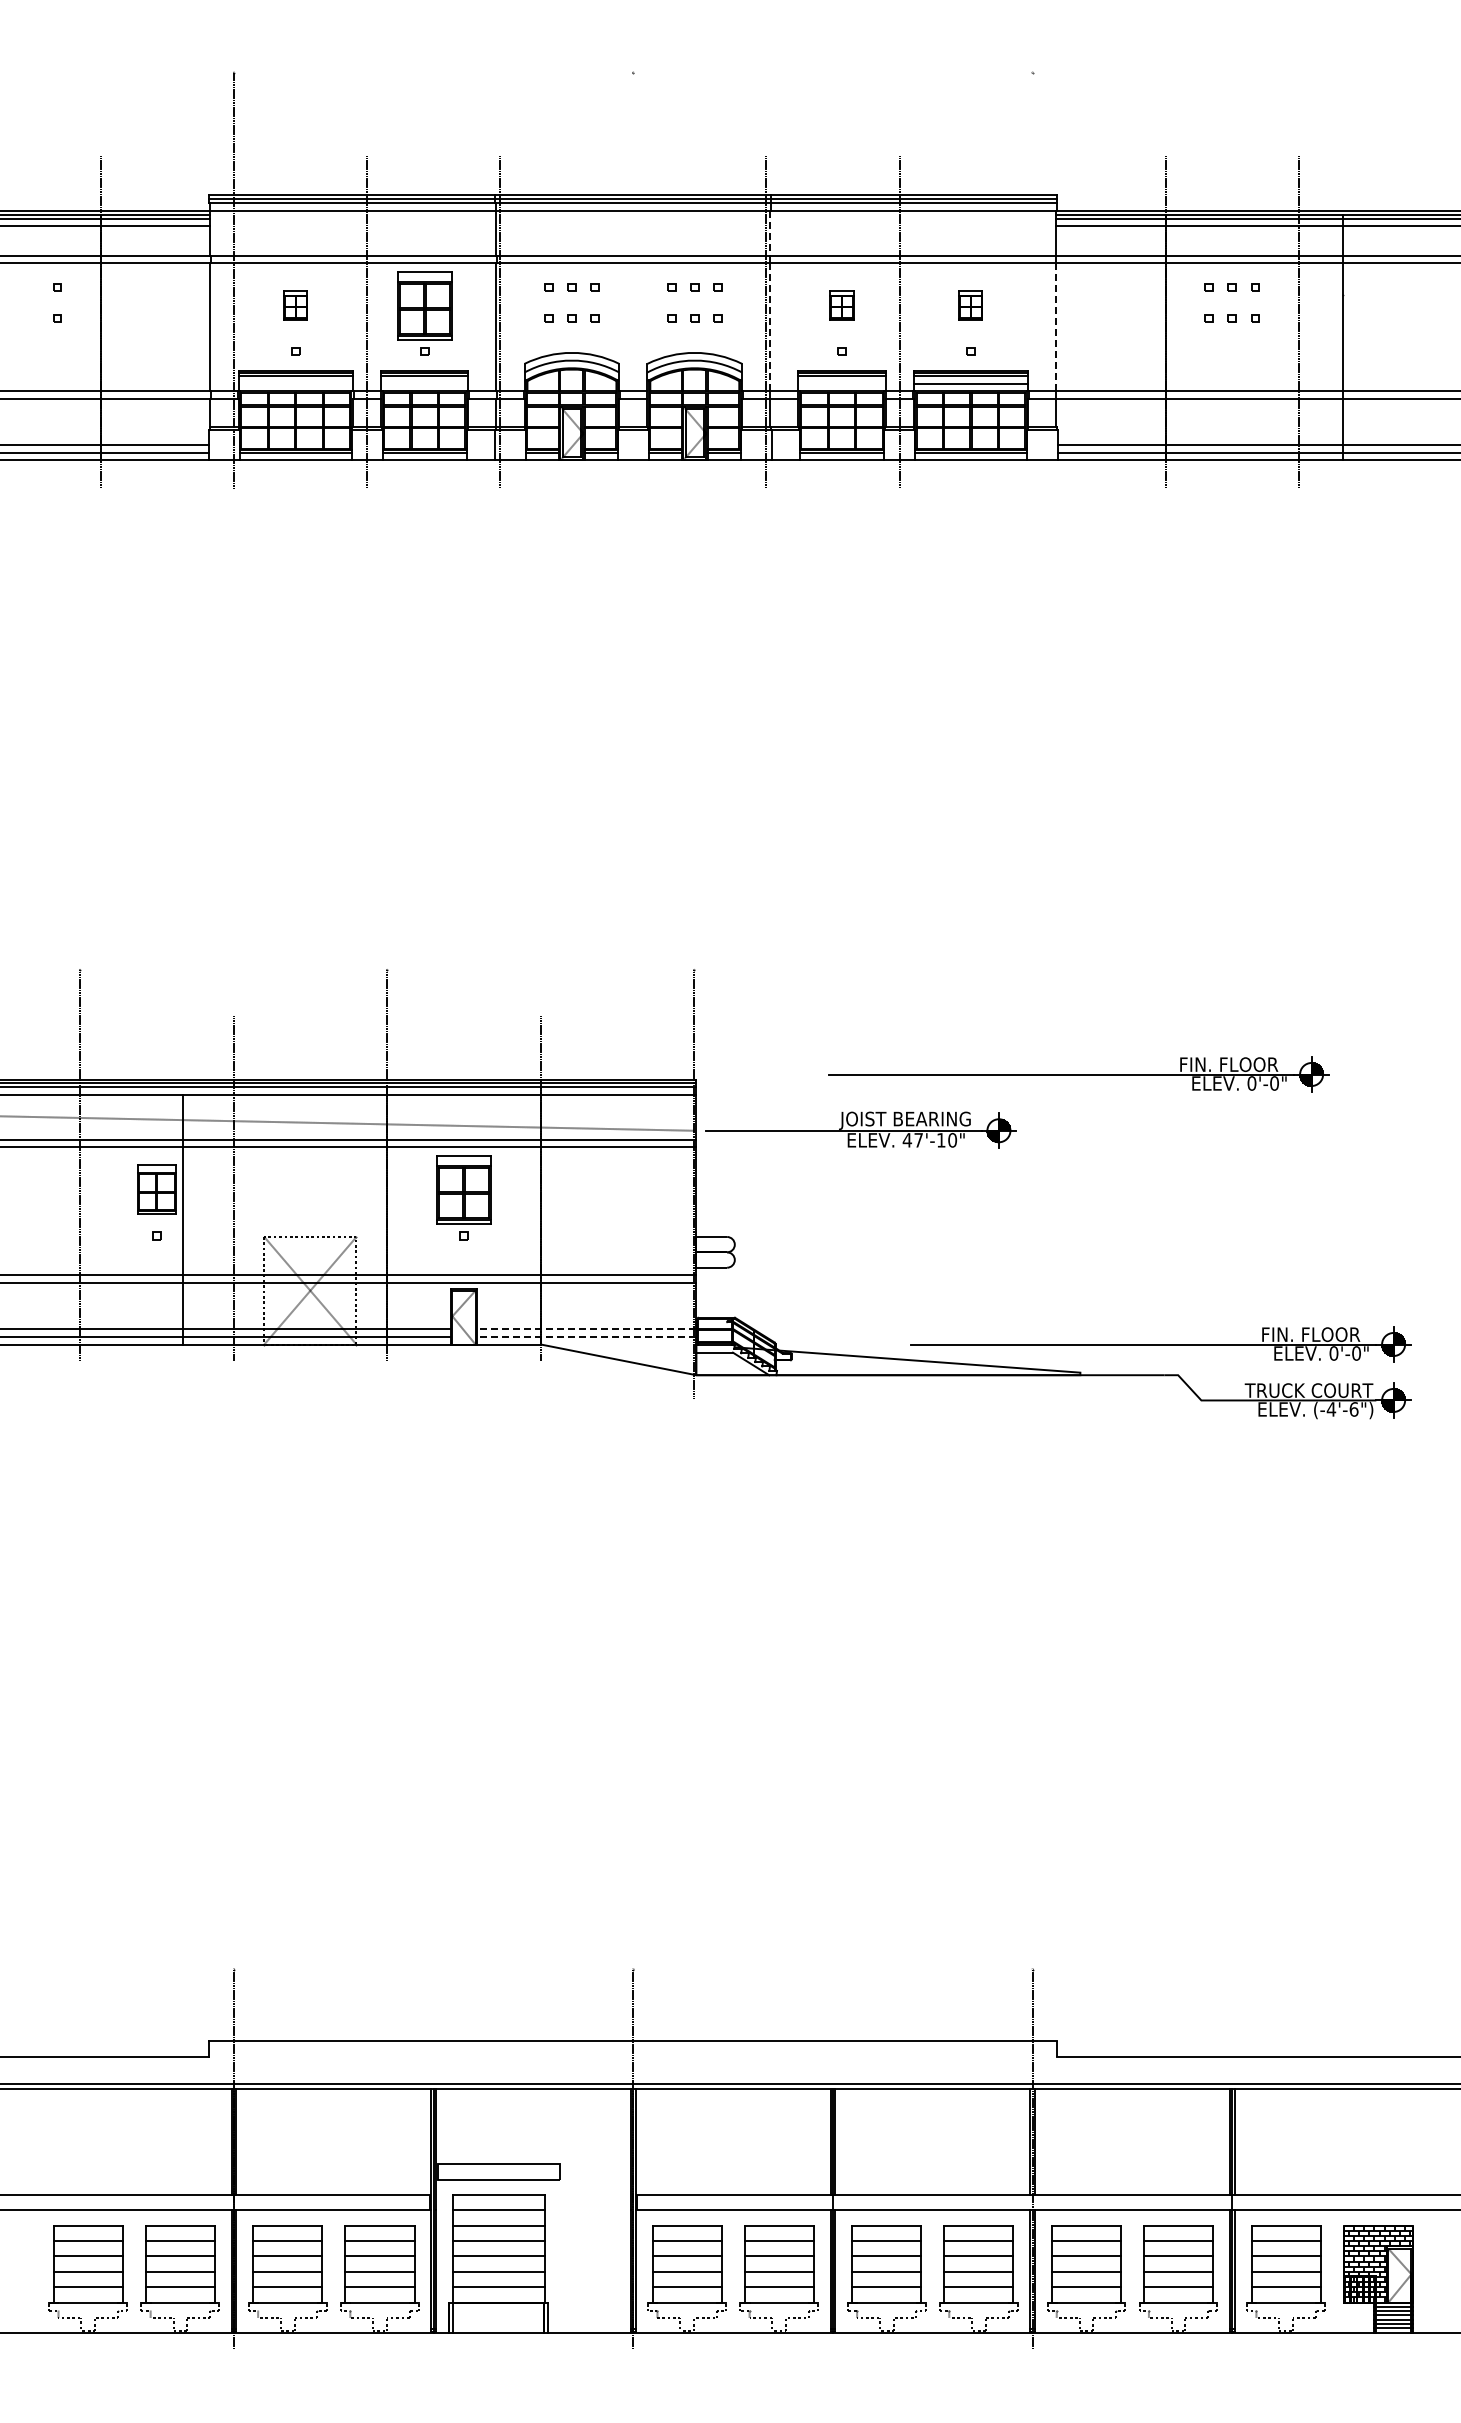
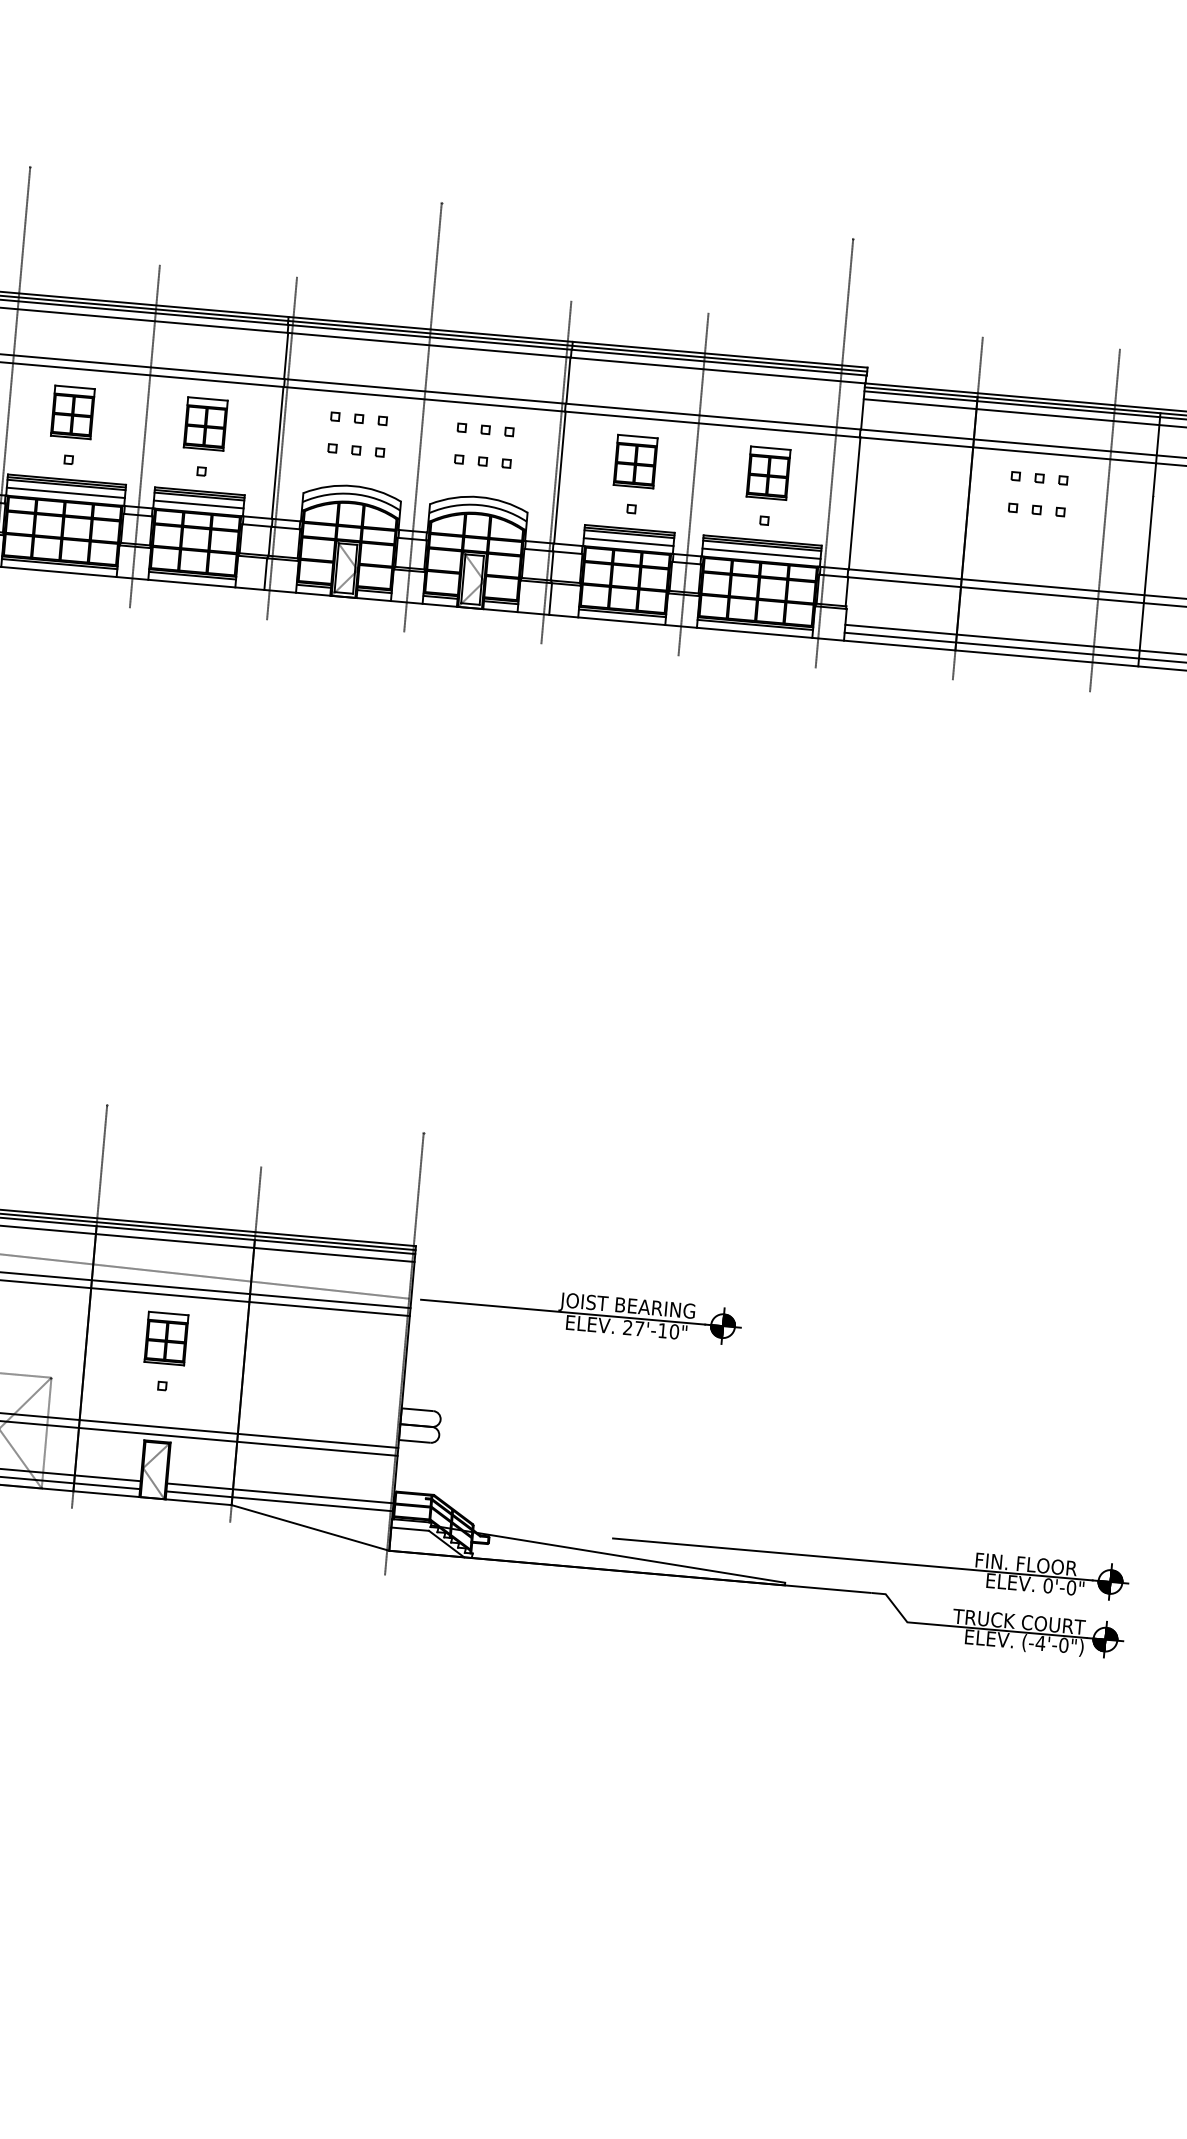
line: (770, 233) -> (568, 380), dashed -> solid
line: (633, 280) -> (423, 417), added
line: (1032, 280) -> (834, 453), added
part: (295, 305) -> (72, 412), size x1.67
part: (424, 305) -> (205, 423), size x0.71
part: (841, 305) -> (635, 461), size x1.67
part: (970, 305) -> (768, 473), size x1.67
line: (770, 327) -> (560, 477), dashed -> solid
line: (1056, 327) -> (854, 503), dashed -> solid
line: (295, 383) -> (65, 492), added
line: (424, 383) -> (198, 504), added
line: (841, 383) -> (628, 541), added
part: (1078, 1074) -> (810, 1275), removed
text: (907, 1140) -> (627, 1327), 47'-10" -> 27'-10"
part: (463, 1189) -> (166, 1338), size x0.71
line: (586, 1329) -> (280, 1493), dashed -> solid
line: (586, 1336) -> (279, 1500), dashed -> solid
text: (1353, 1409) -> (1063, 1645), (-4'-6") -> (-4'-0")

